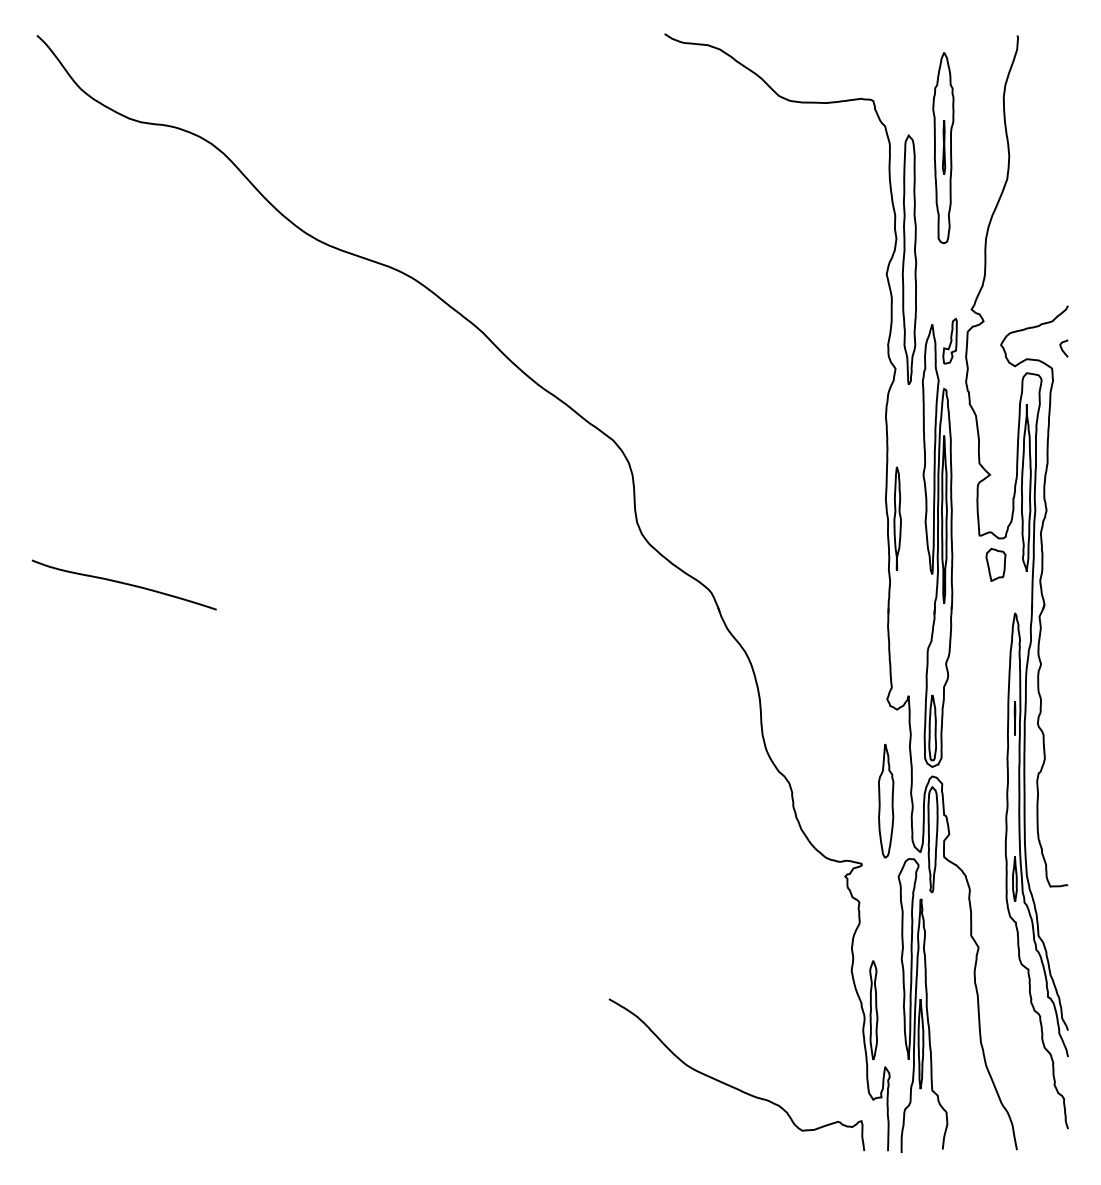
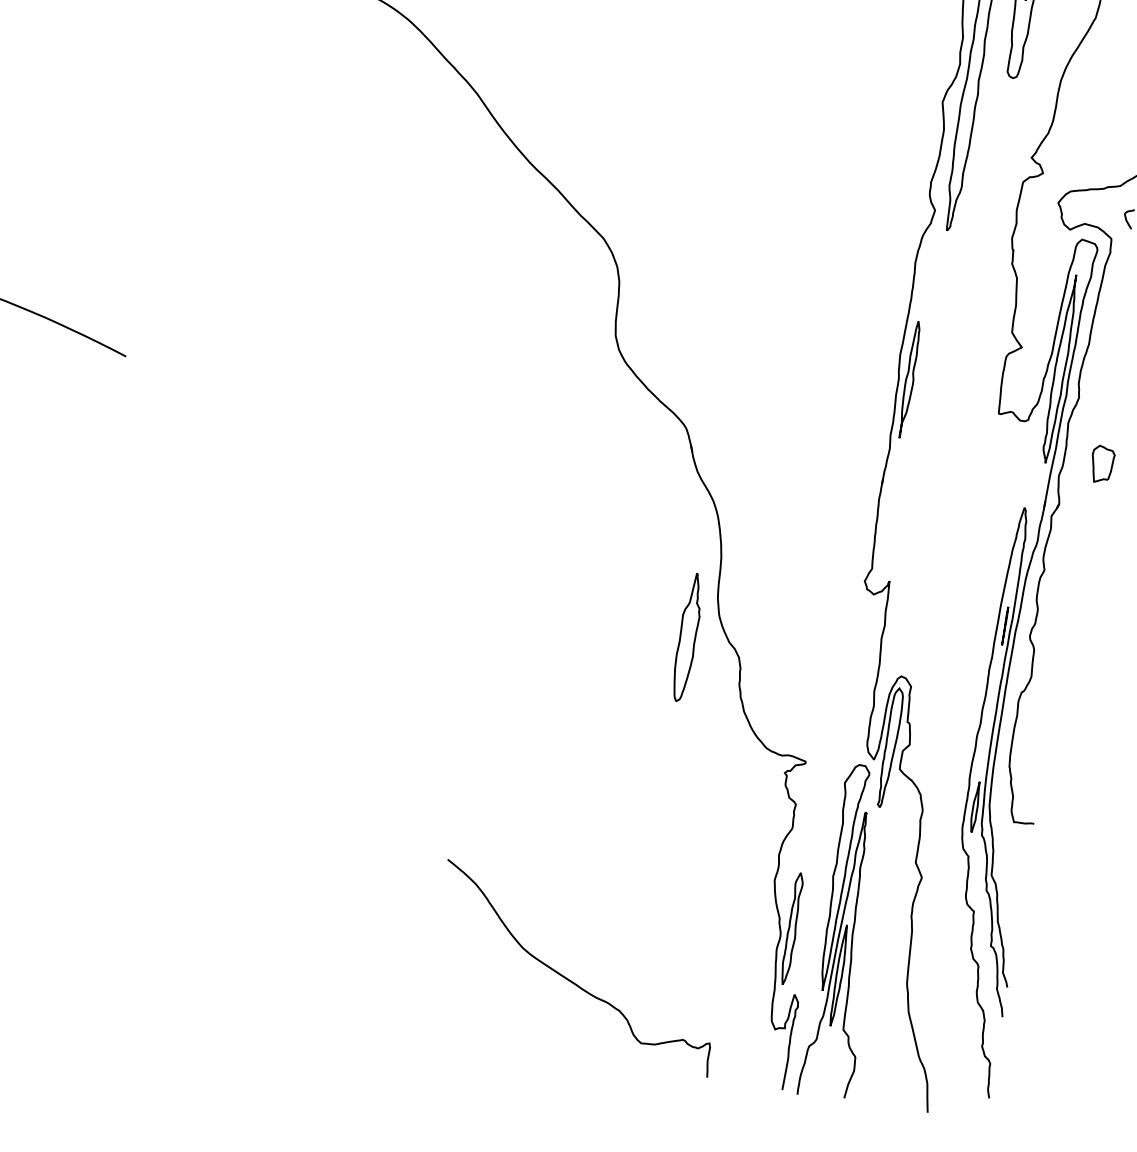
part: (939, 542) -> (952, 414), removed
part: (995, 564) -> (1101, 464), moved
part: (886, 800) -> (688, 636), moved
curve: (731, 1085) -> (569, 979), moved

